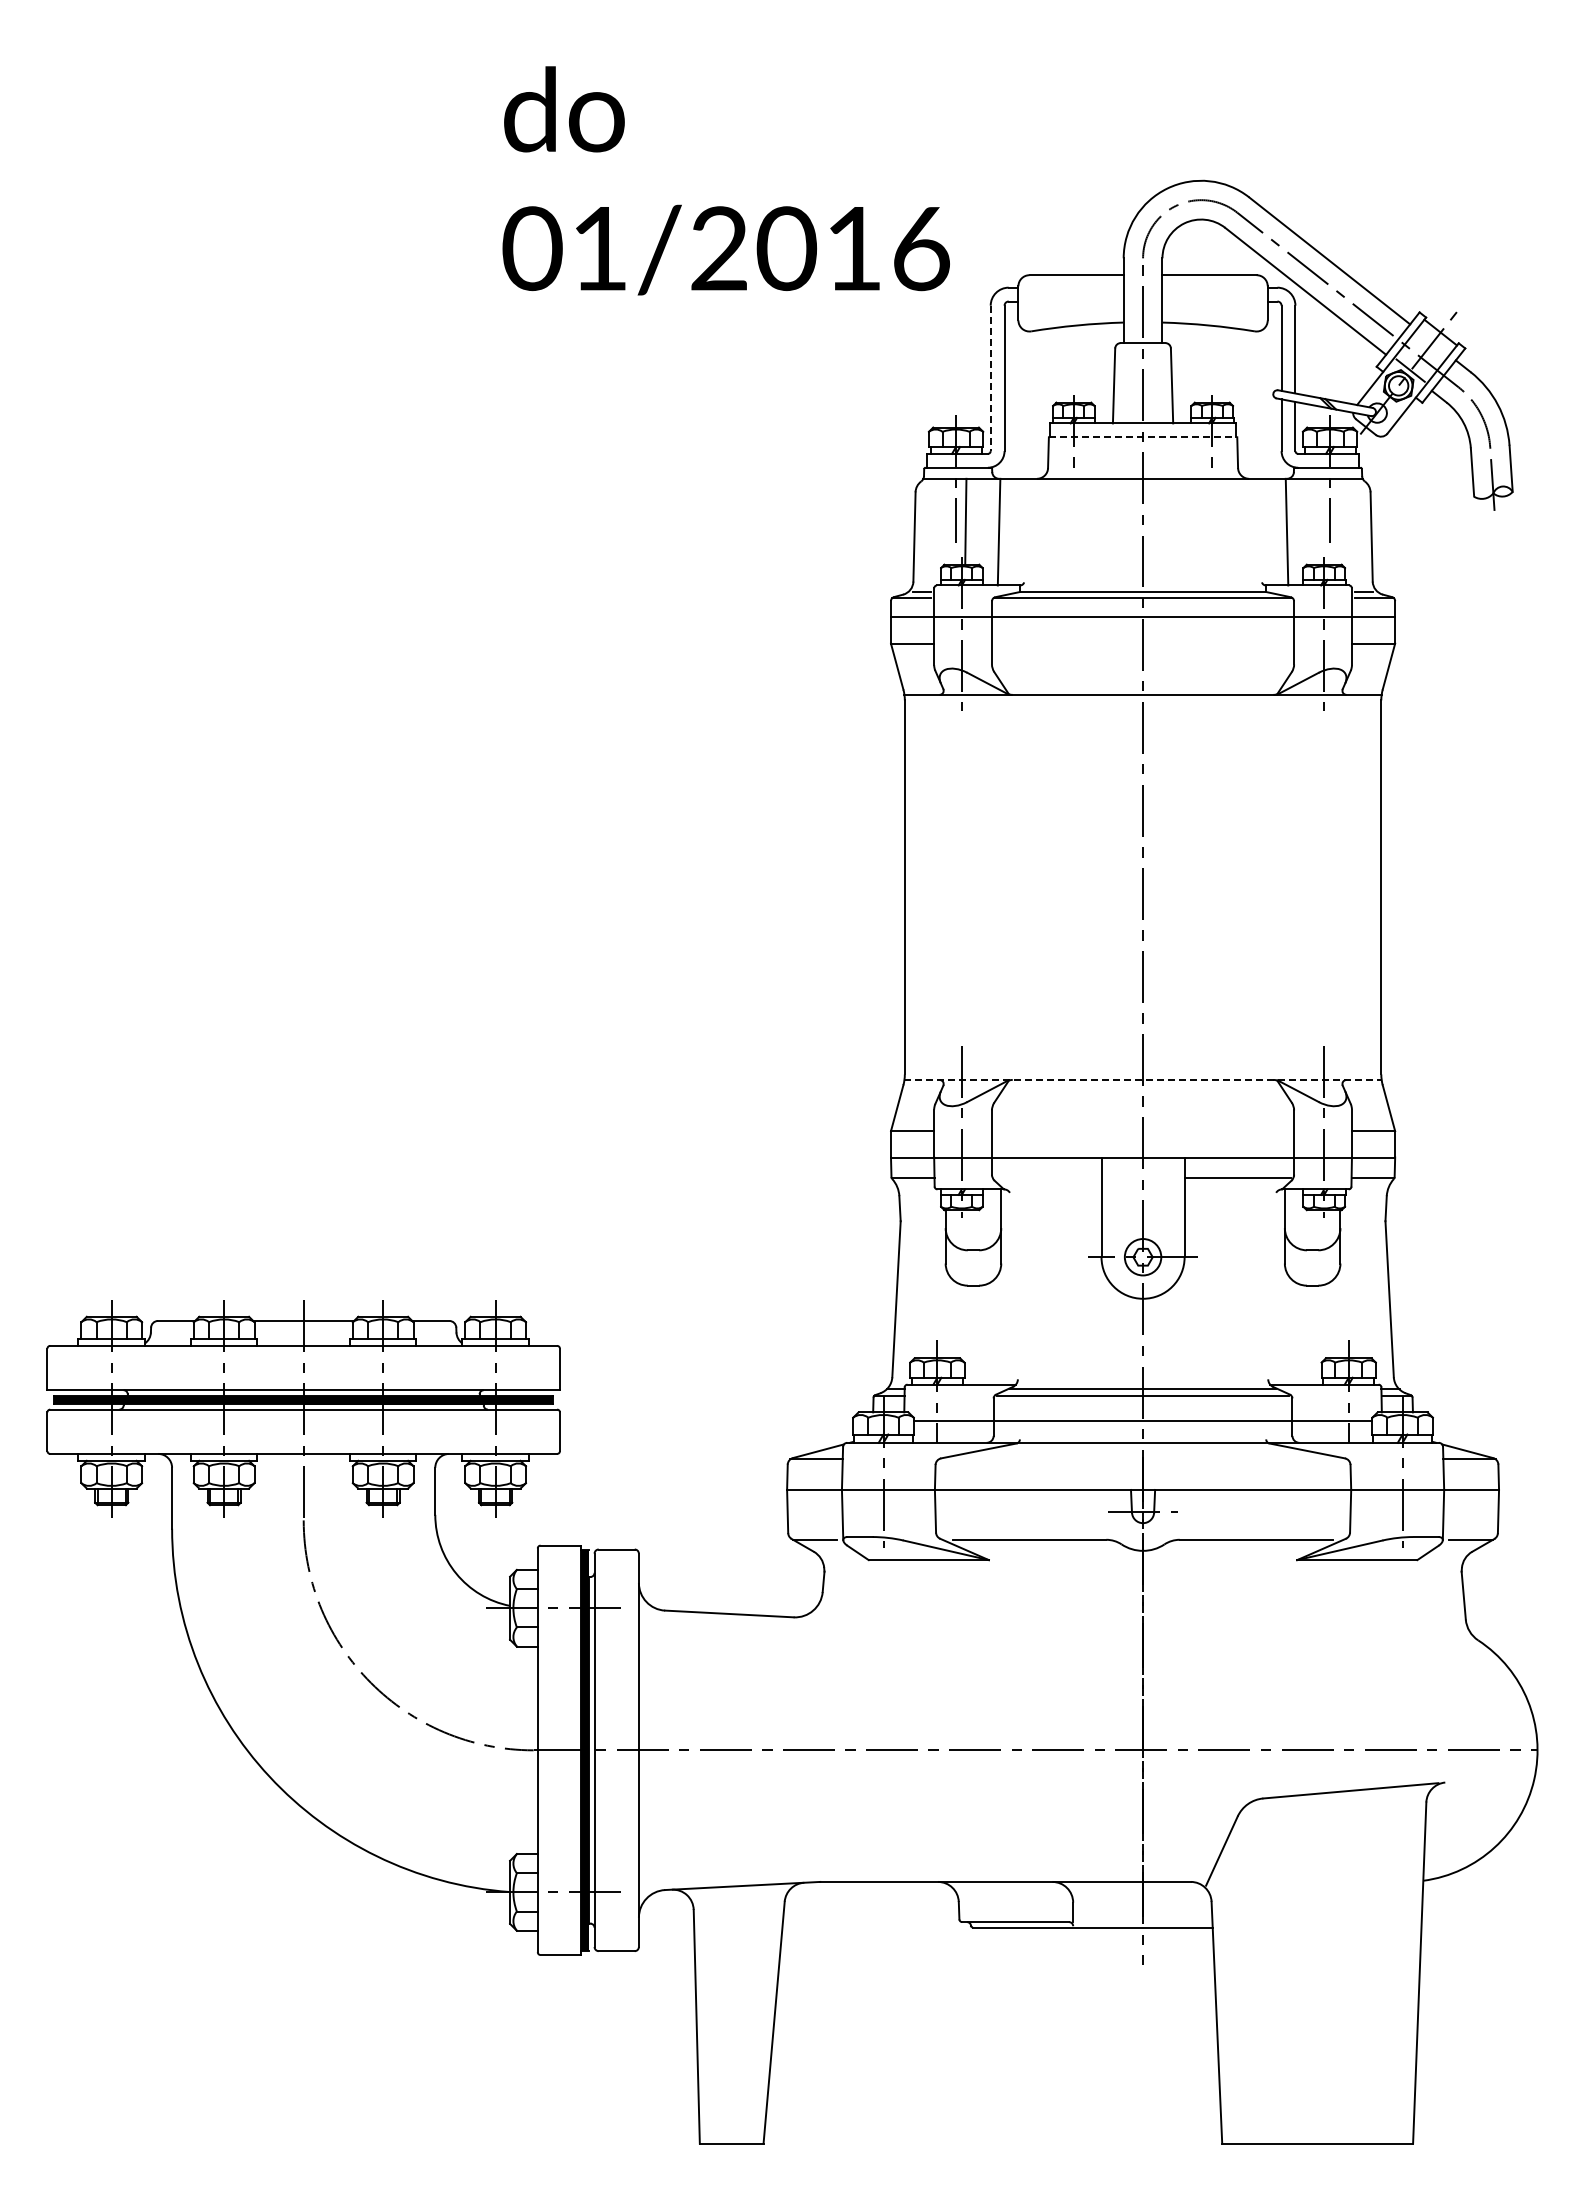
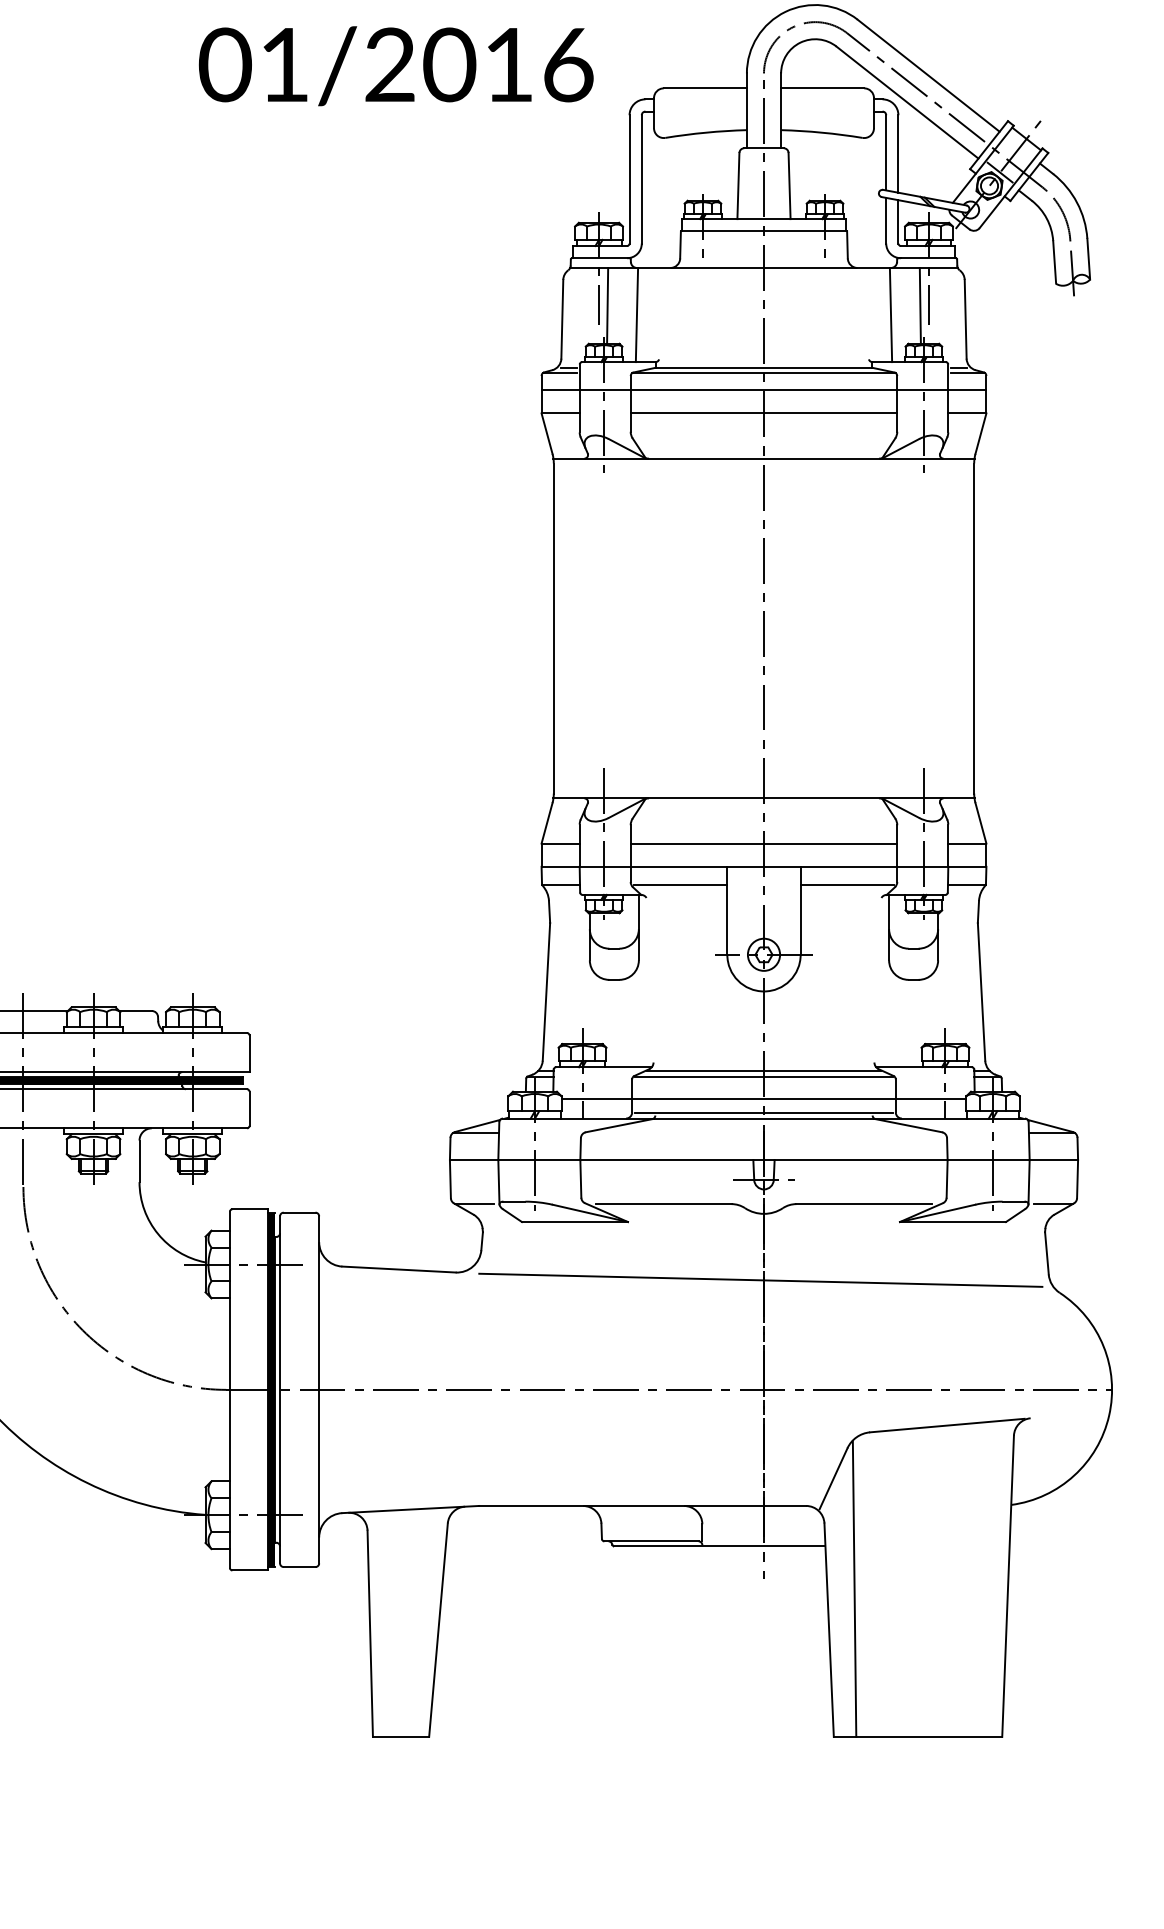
line: (990, 378) -> (629, 179), dashed -> solid
line: (1143, 437) -> (764, 231), dashed -> solid
line: (1319, 521) -> (919, 305), added
line: (1142, 643) -> (763, 413), added
line: (1143, 1079) -> (764, 797), dashed -> solid
line: (1142, 1131) -> (763, 843), added
line: (1048, 1178) -> (680, 885), added
line: (1142, 1436) -> (763, 1112), added
line: (1139, 1625) -> (760, 1279), added
line: (1245, 1975) -> (854, 1588), added

